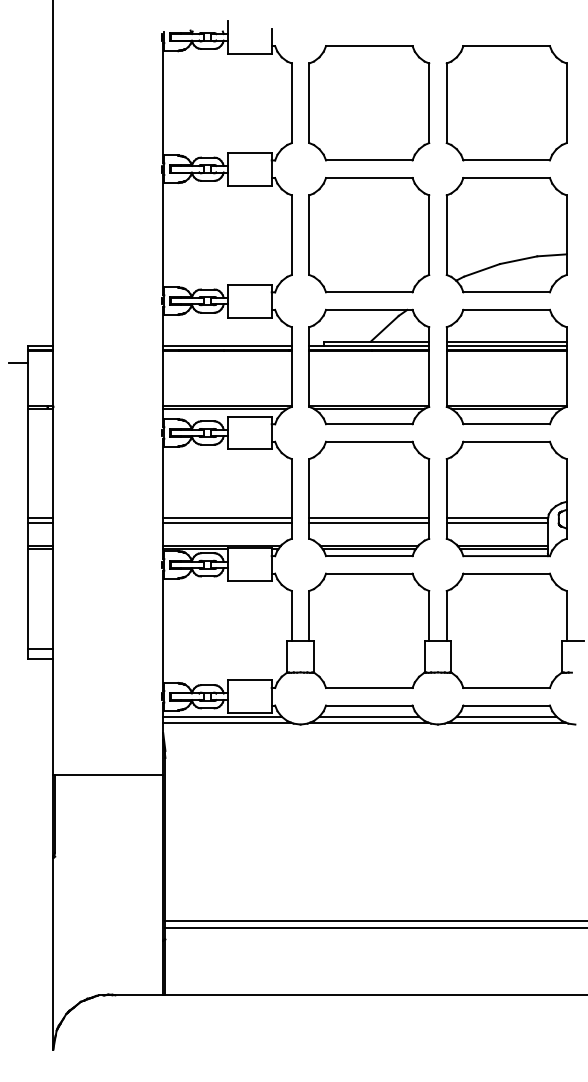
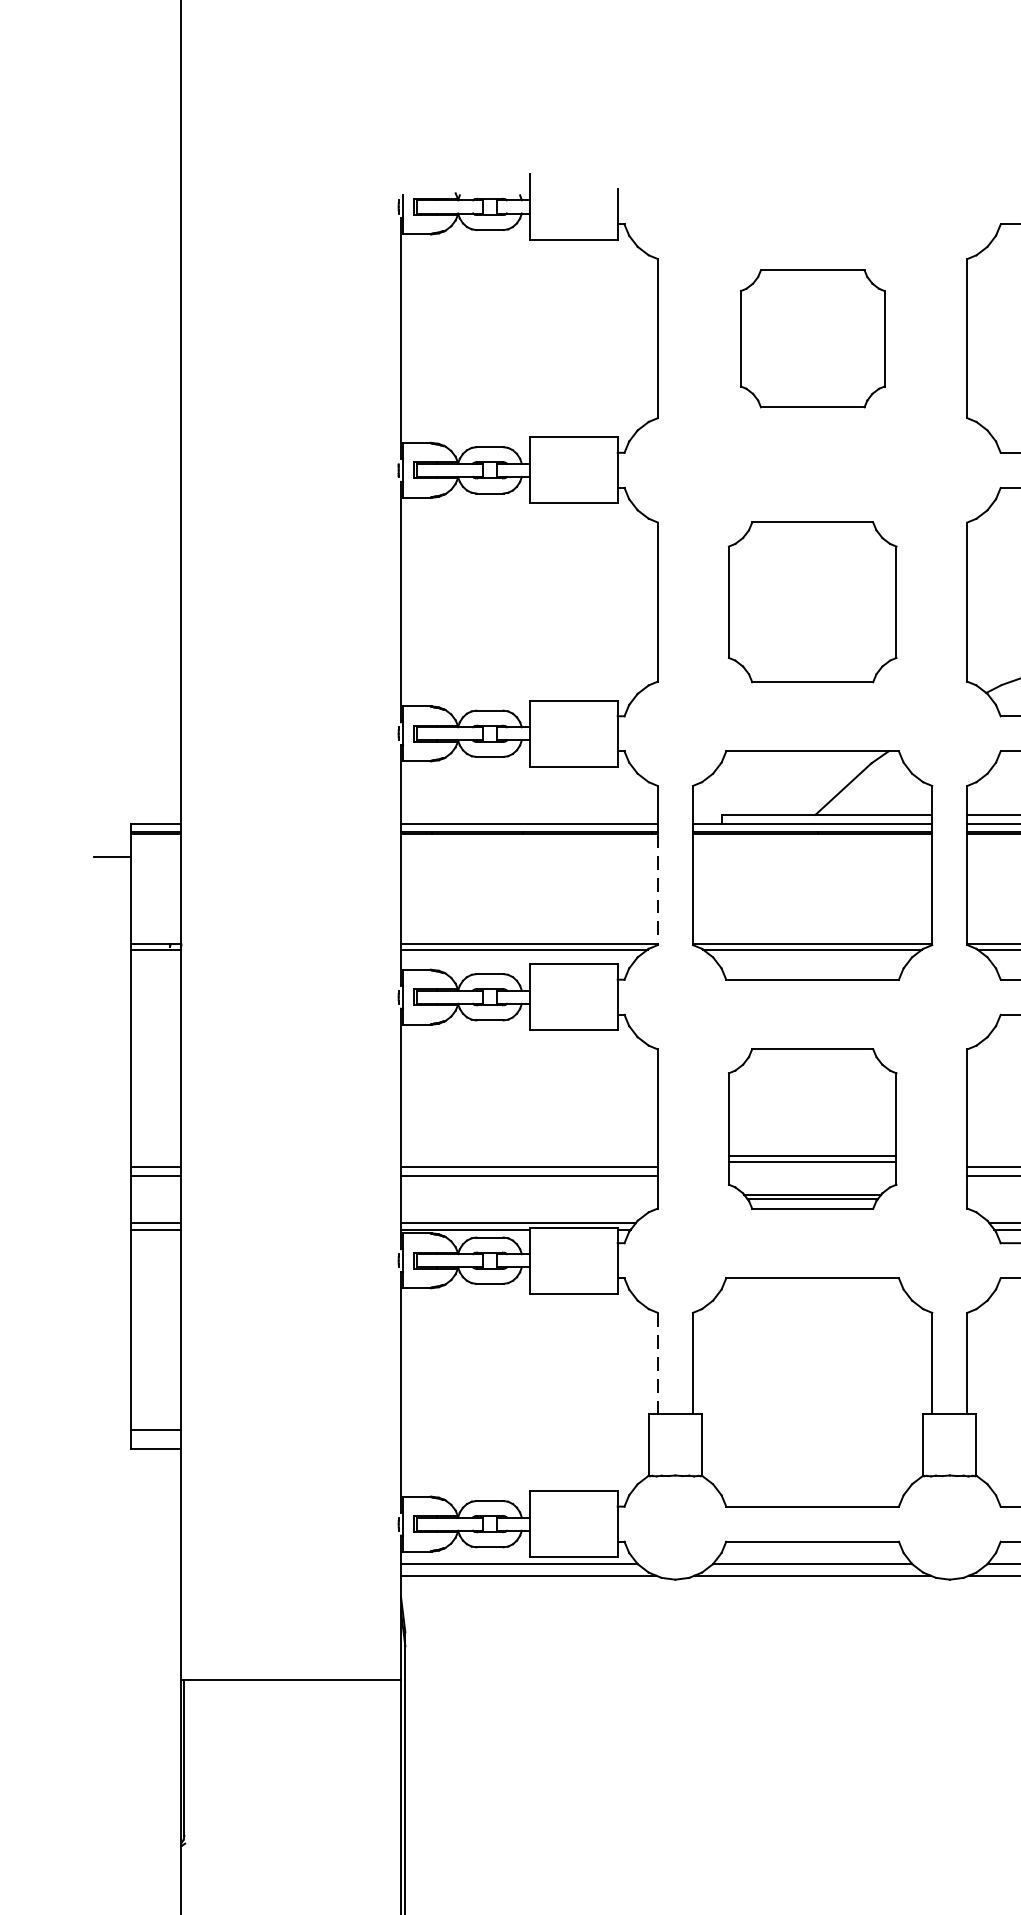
part: (369, 103) -> (812, 339), size x0.6
part: (369, 235) -> (812, 602), size x0.7
line: (291, 378) -> (657, 888), solid -> dashed
part: (369, 498) -> (812, 1128), size x0.7
line: (291, 616) -> (657, 1363), solid -> dashed

